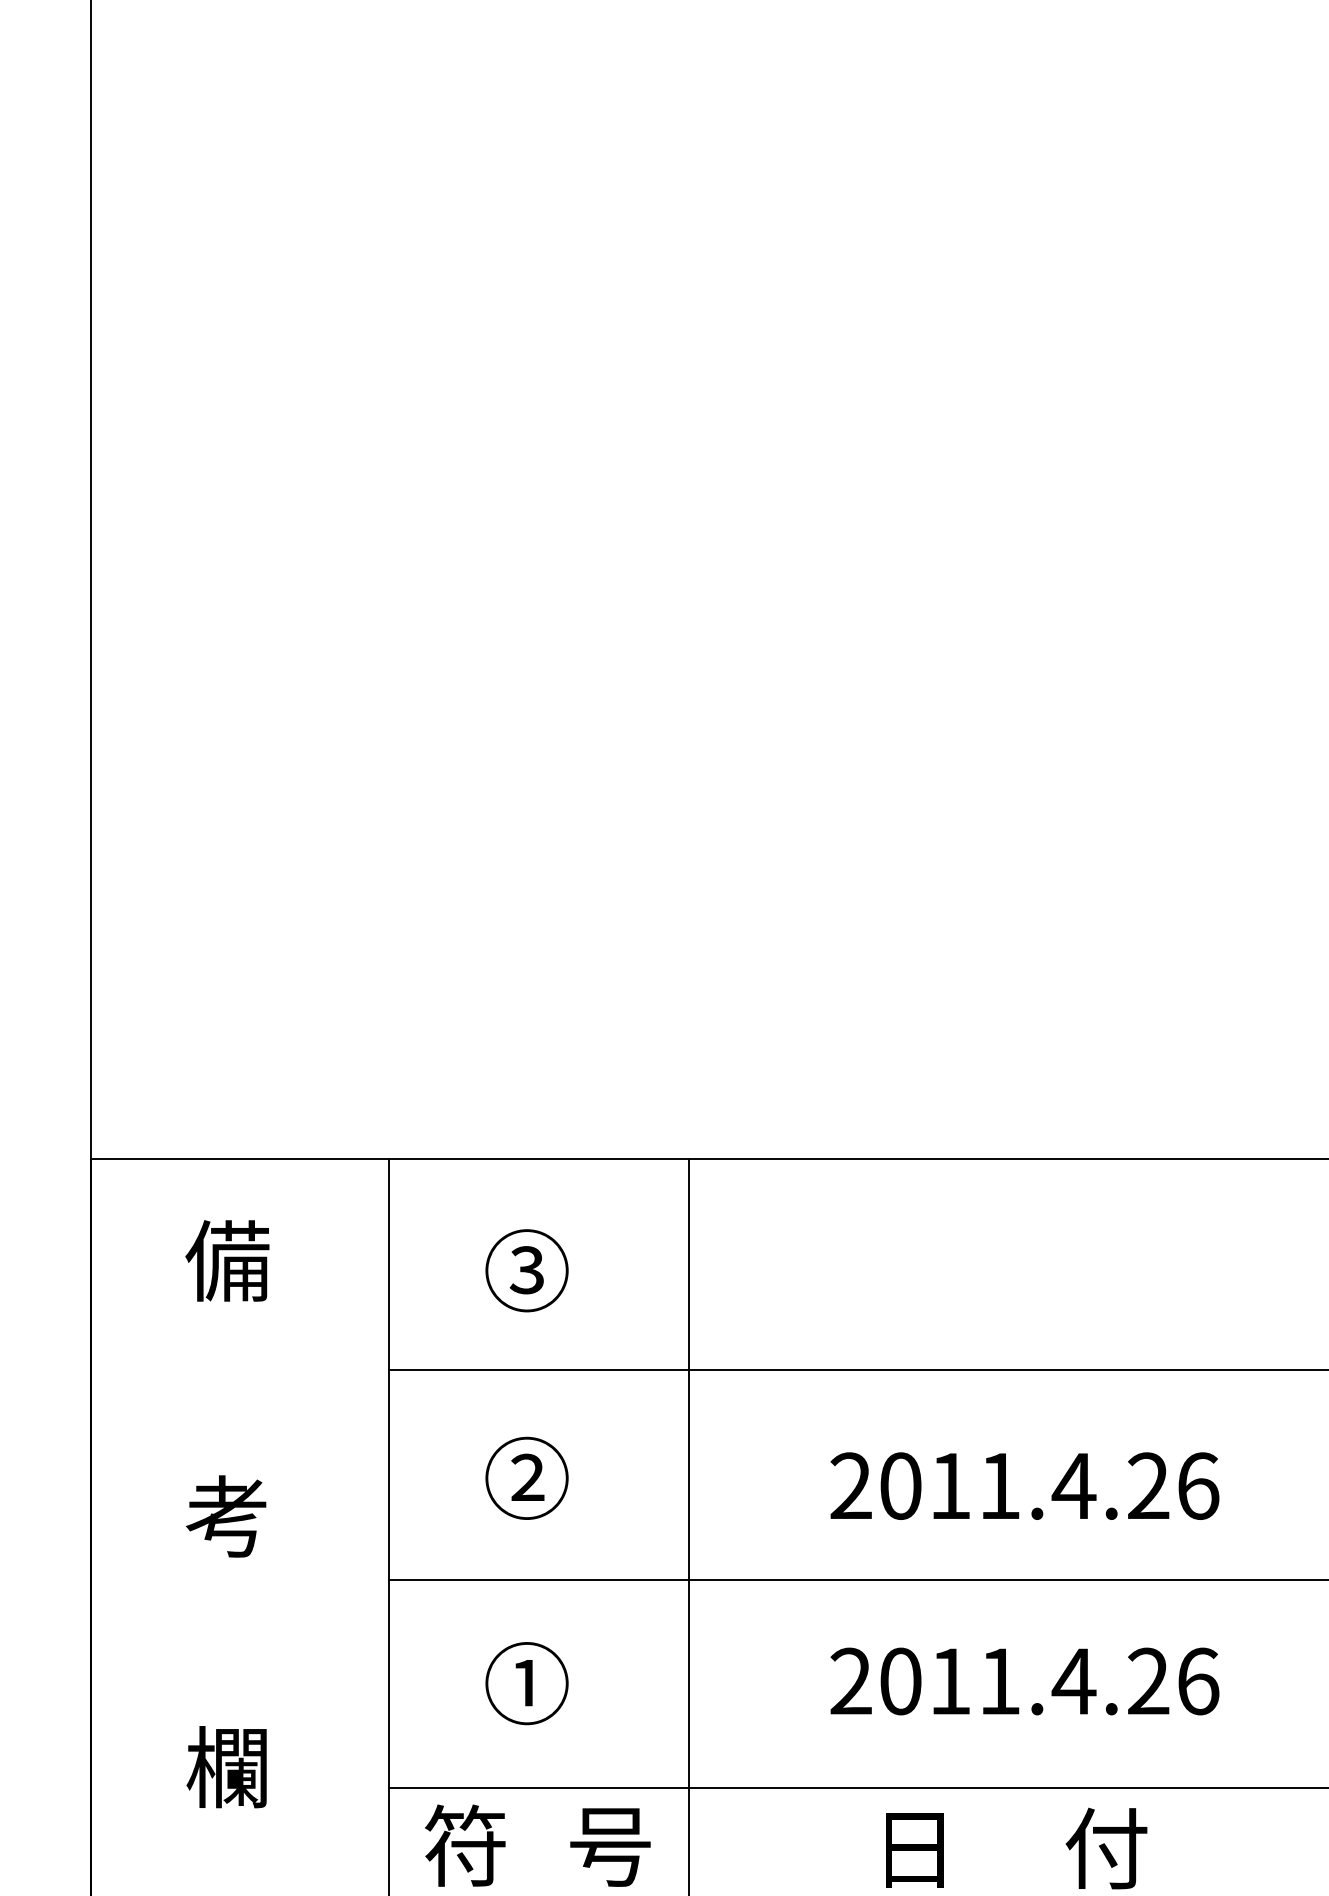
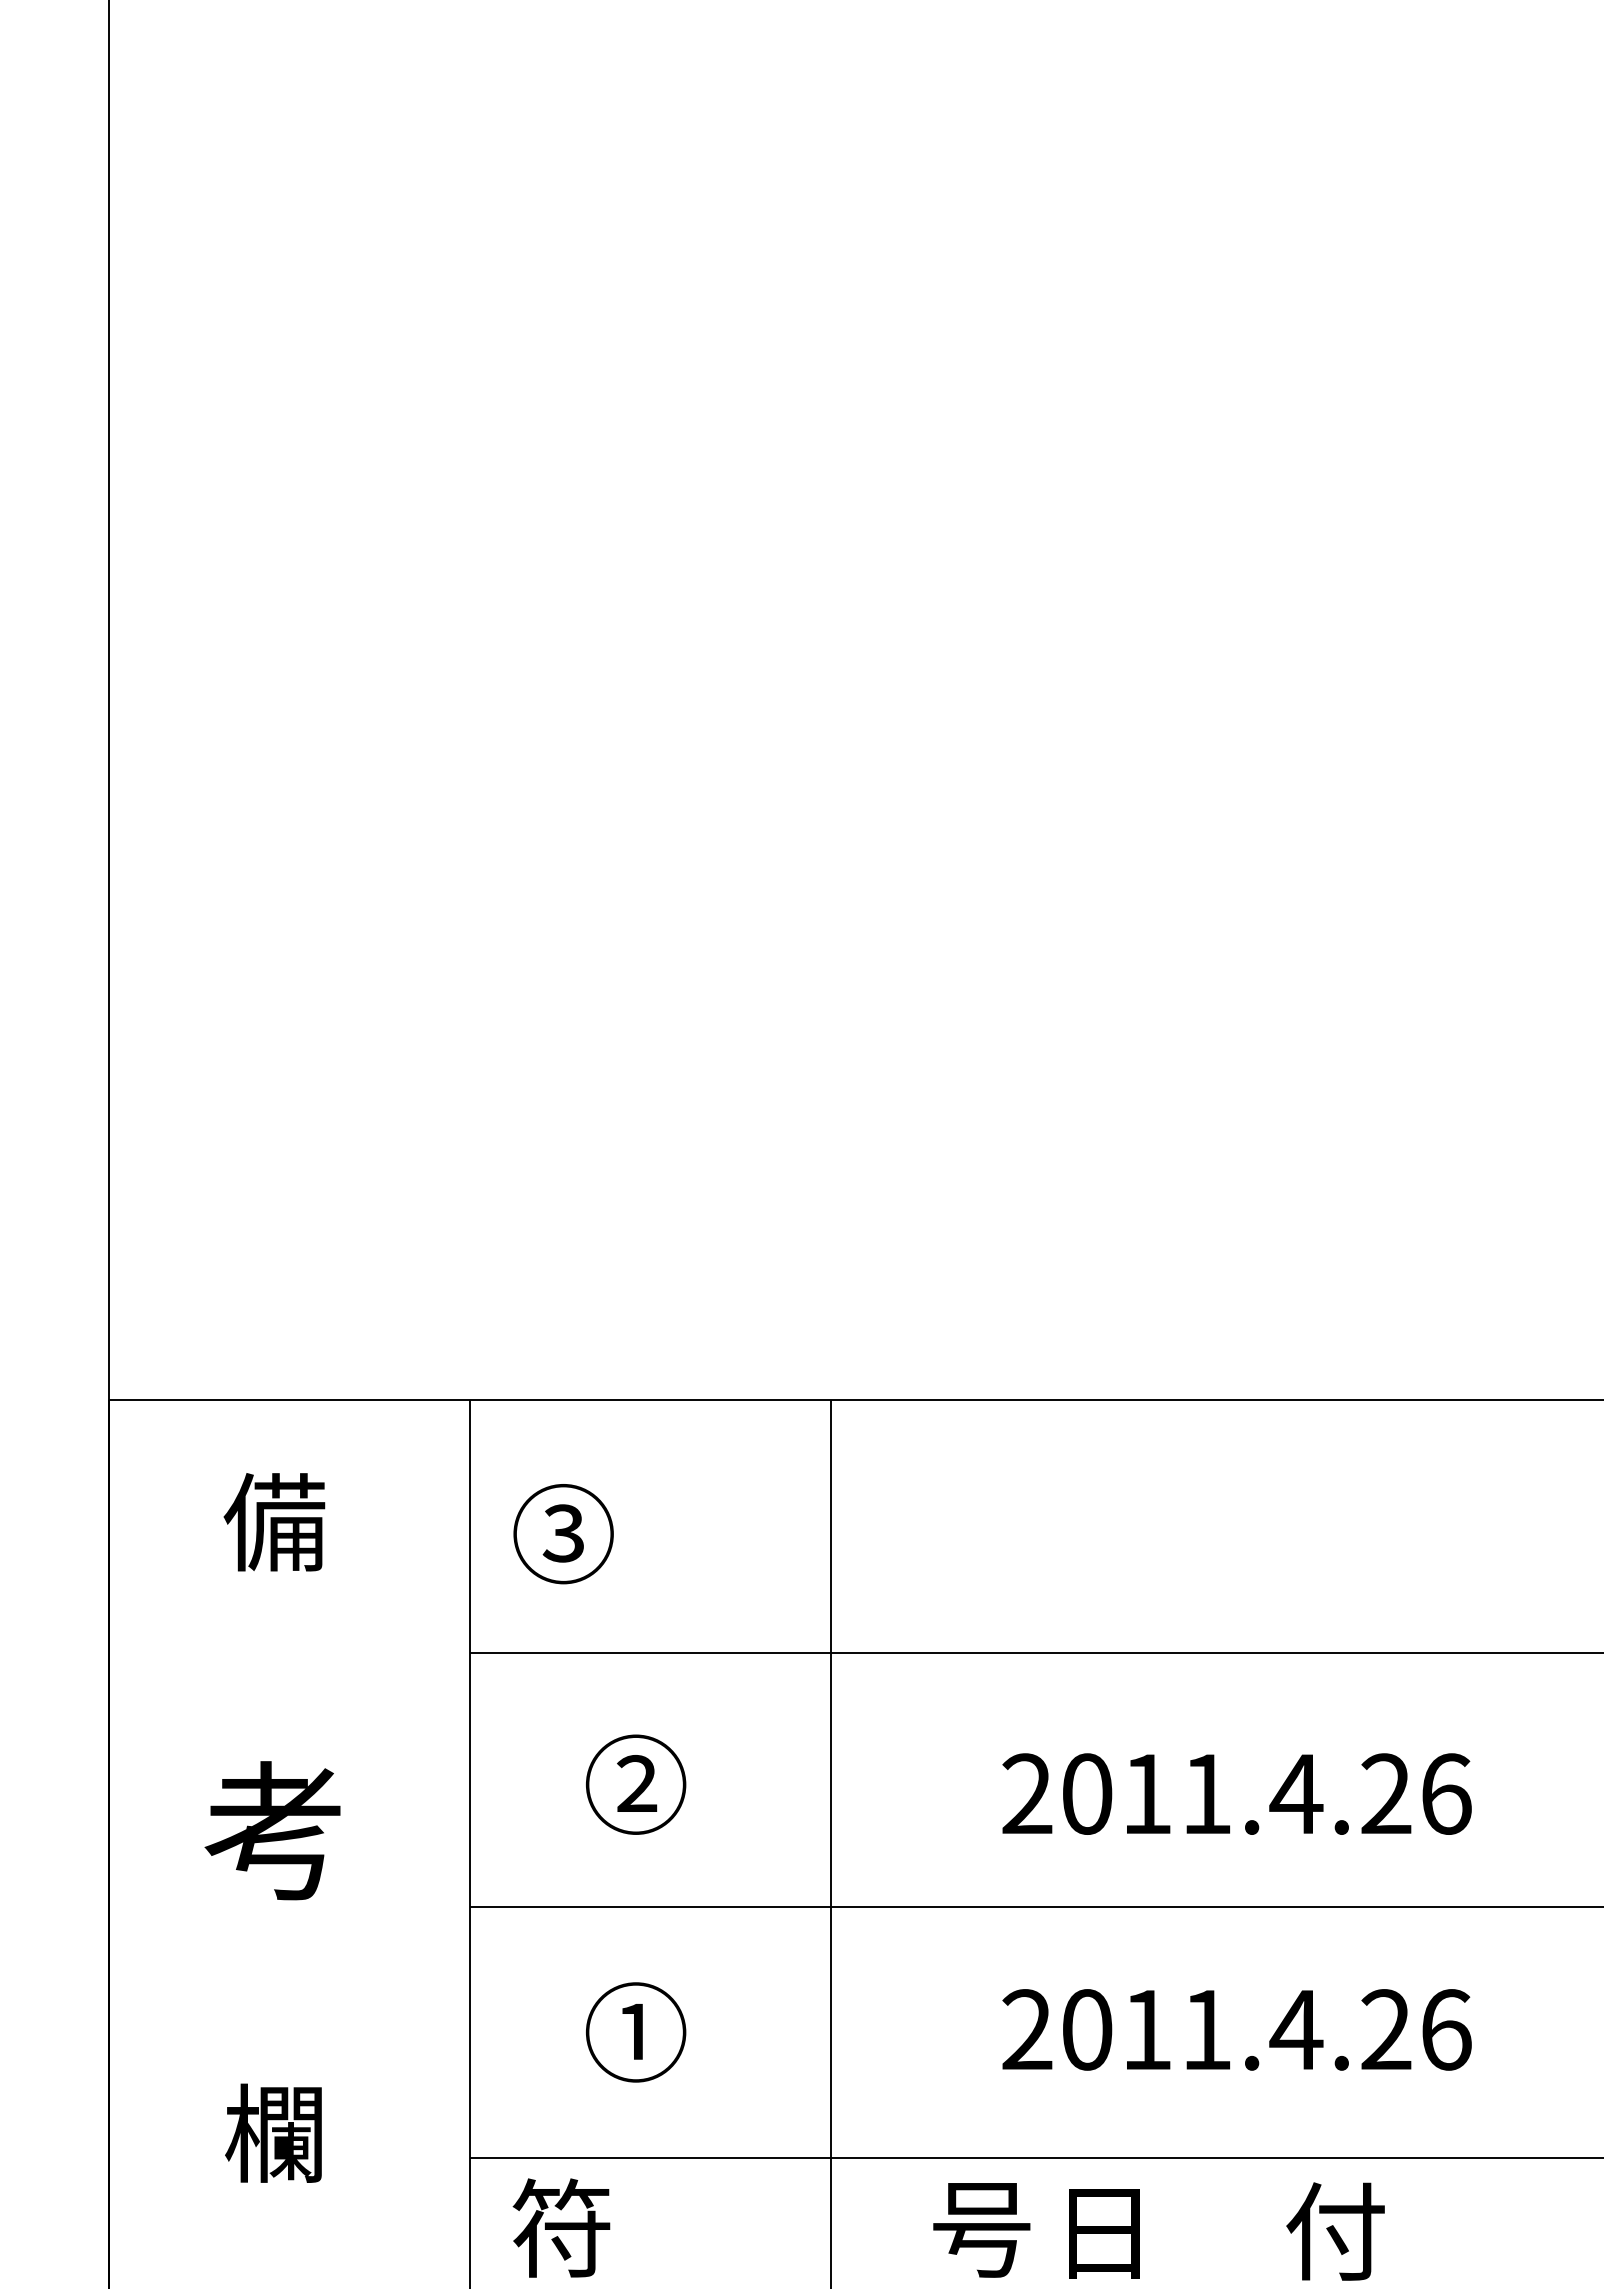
part: (526, 1270) -> (562, 1533), moved
part: (226, 1516) -> (273, 1830), size x1.4
part: (610, 1847) -> (981, 2230), moved

